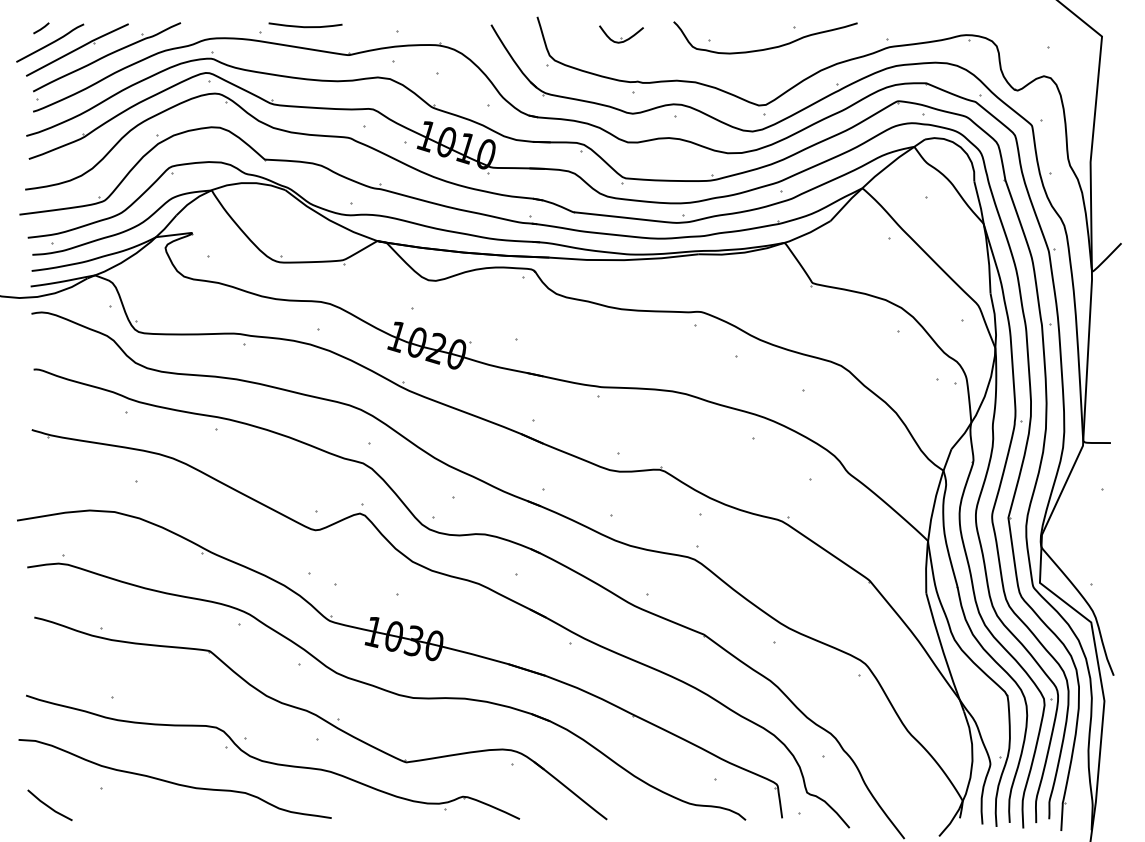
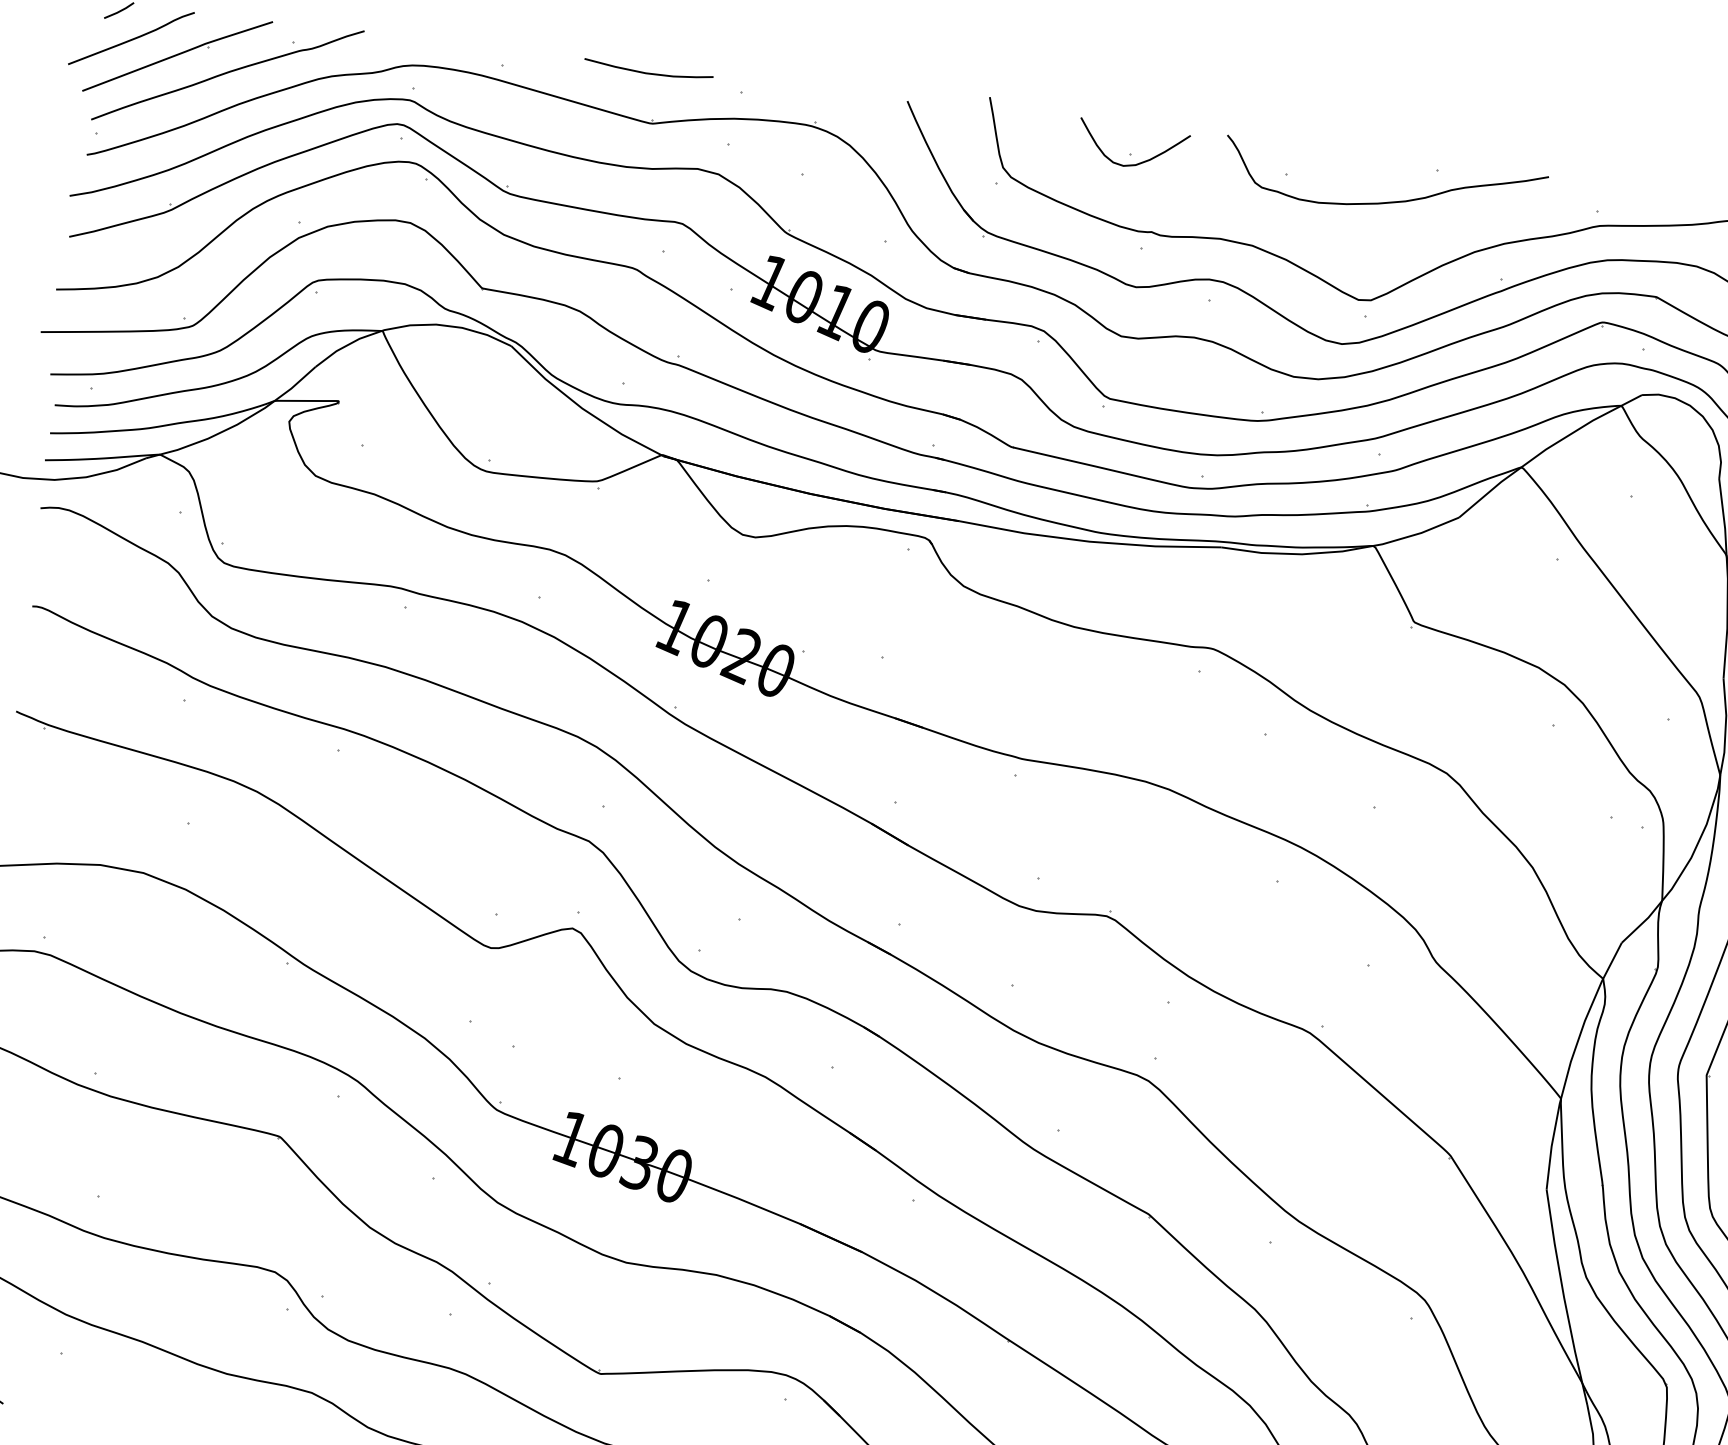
curve: (305, 26) -> (648, 72), moved
part: (621, 34) -> (1133, 146), size x1.43

